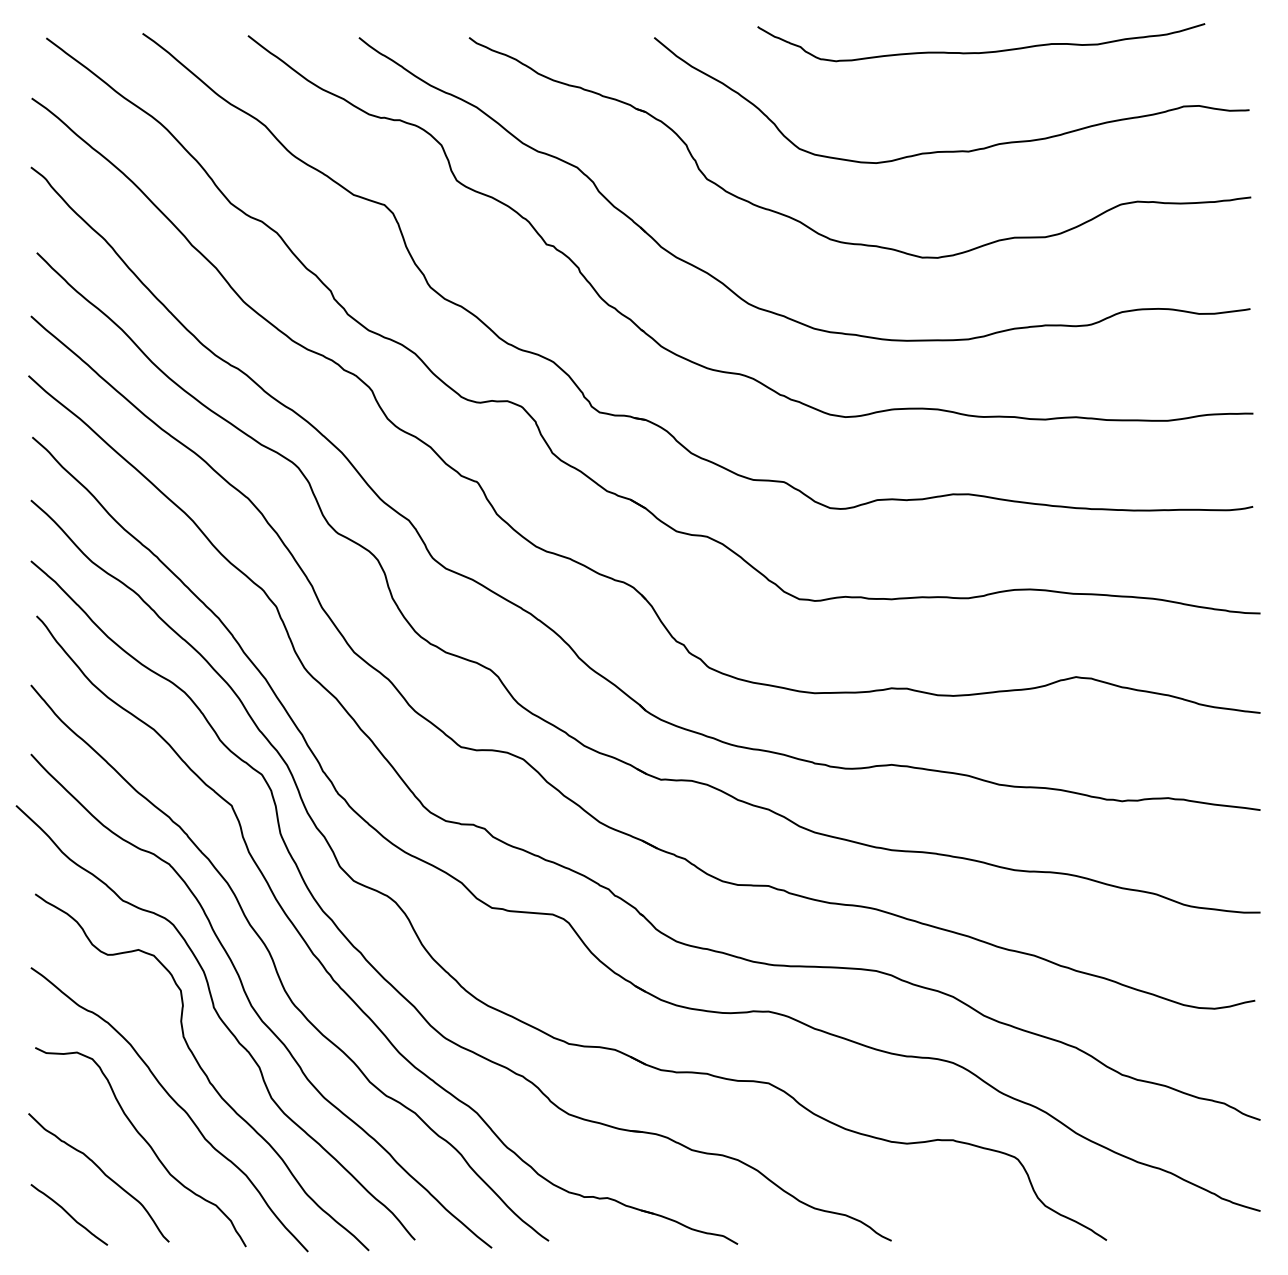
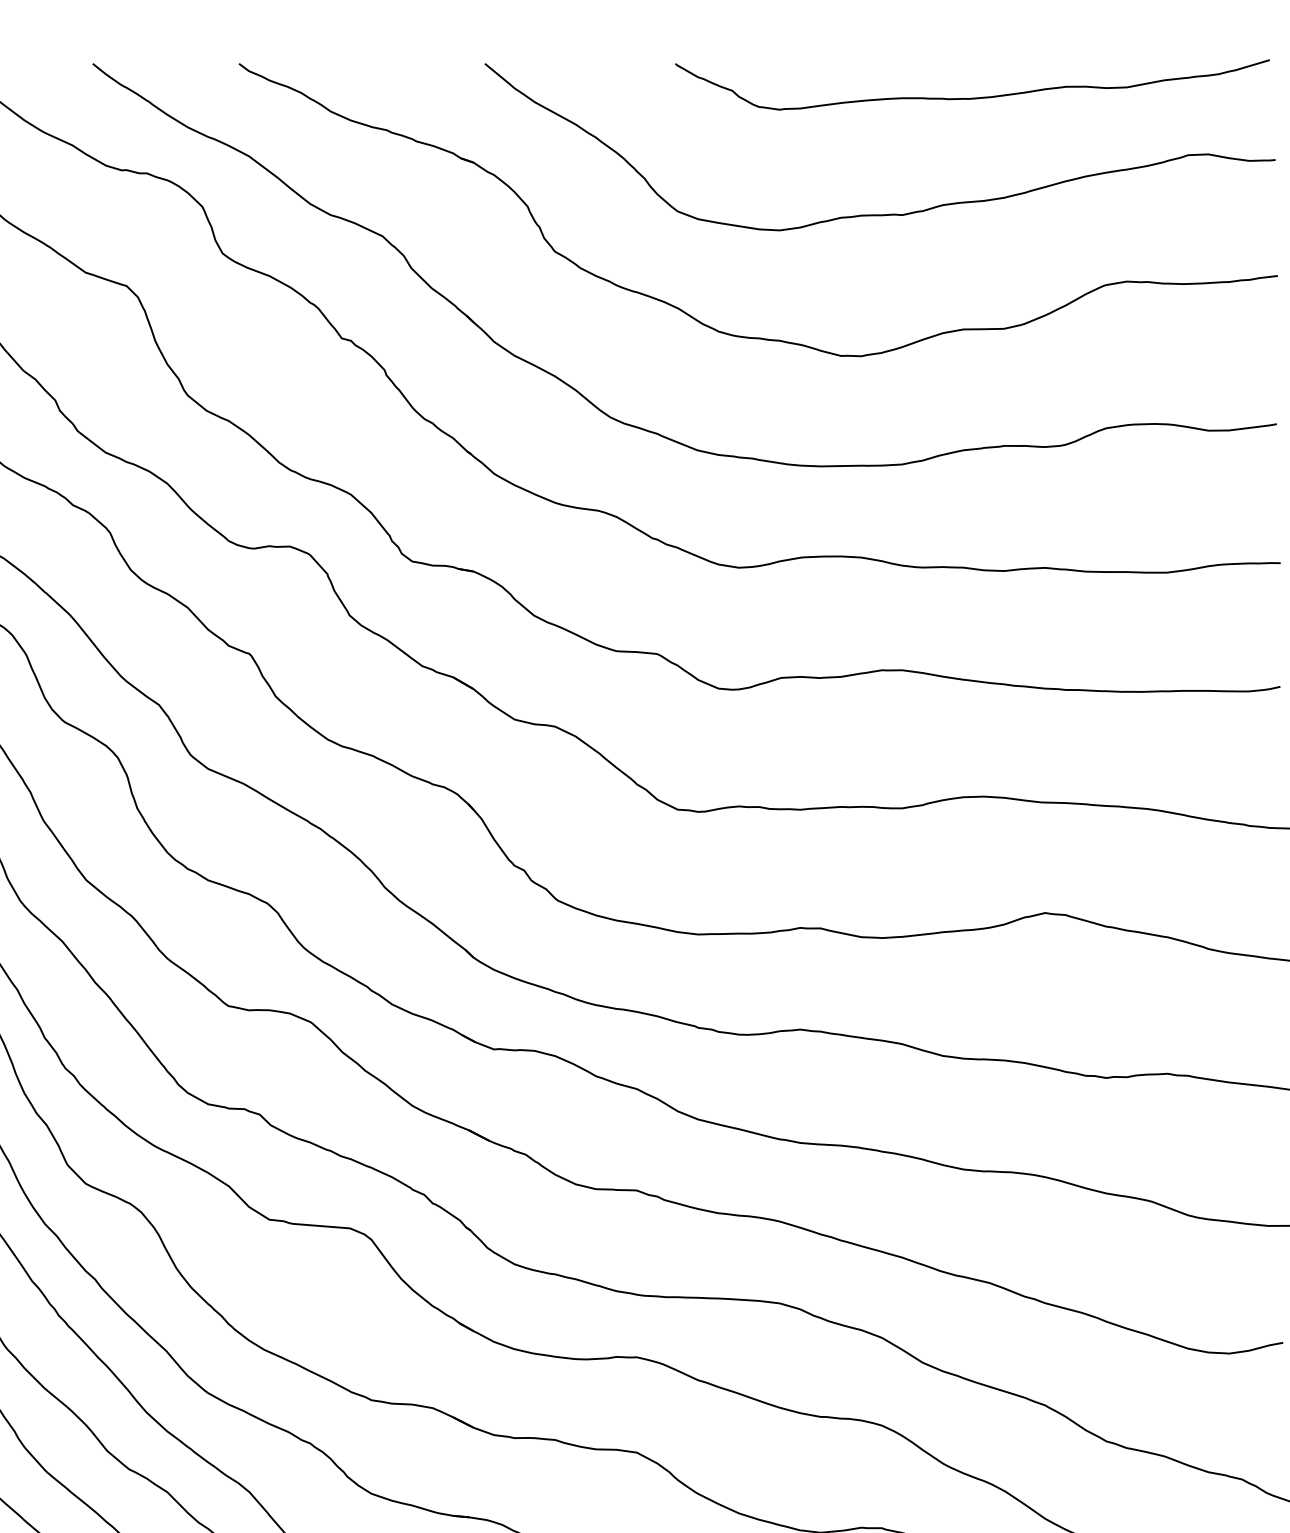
curve: (983, 51) -> (975, 96), moved

